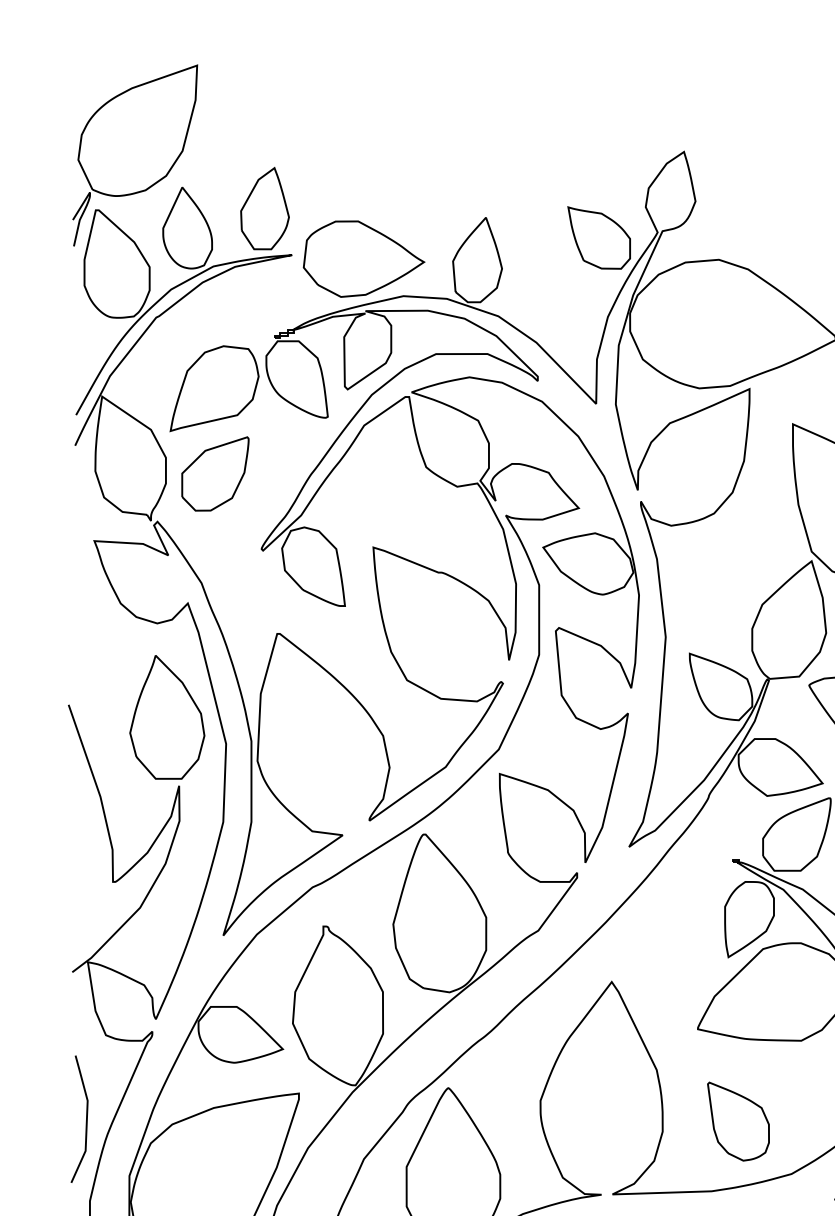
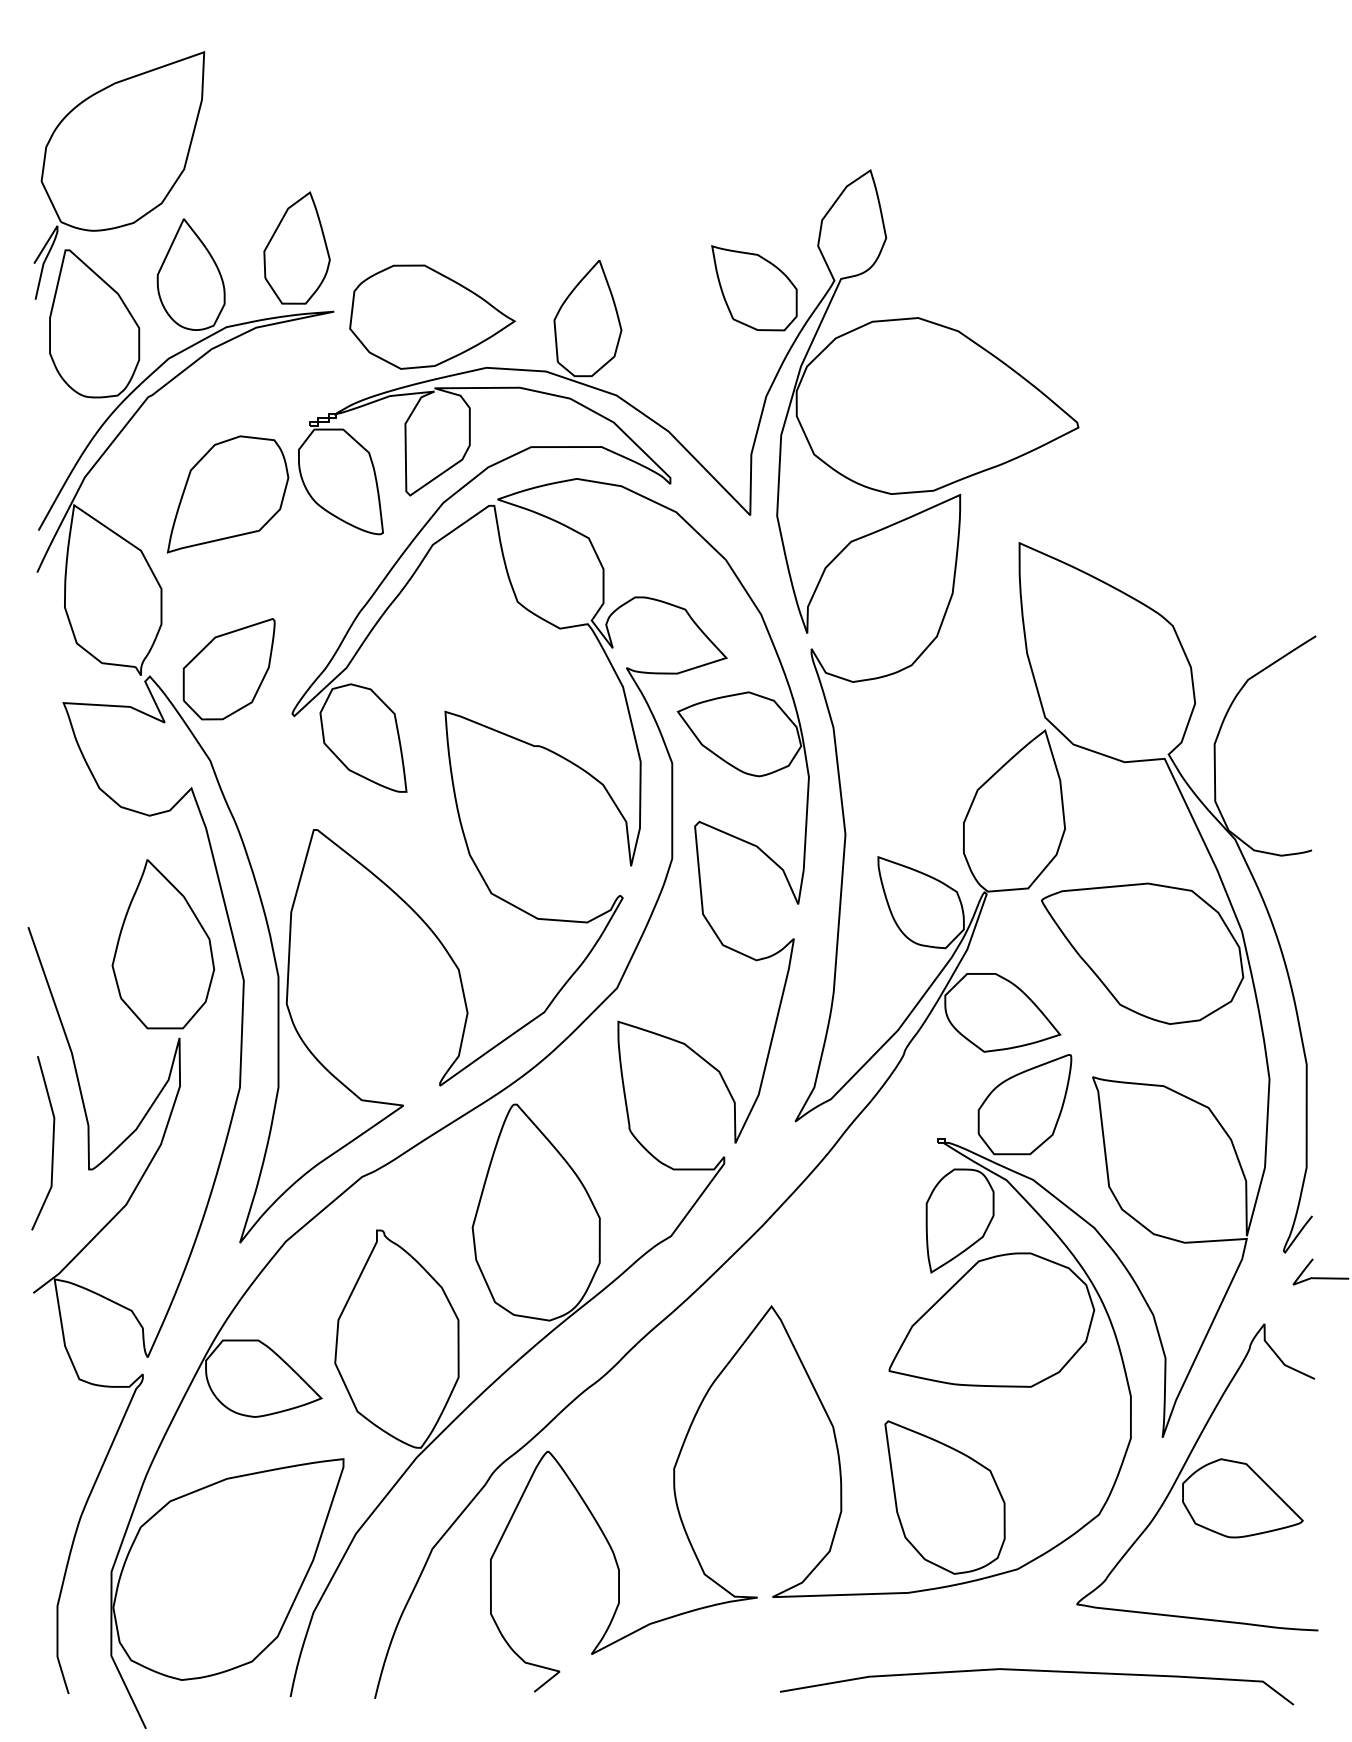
part: (214, 474) -> (228, 669), moved
line: (86, 1119) -> (52, 1143), moved
part: (738, 1121) -> (944, 1497), size x1.43

